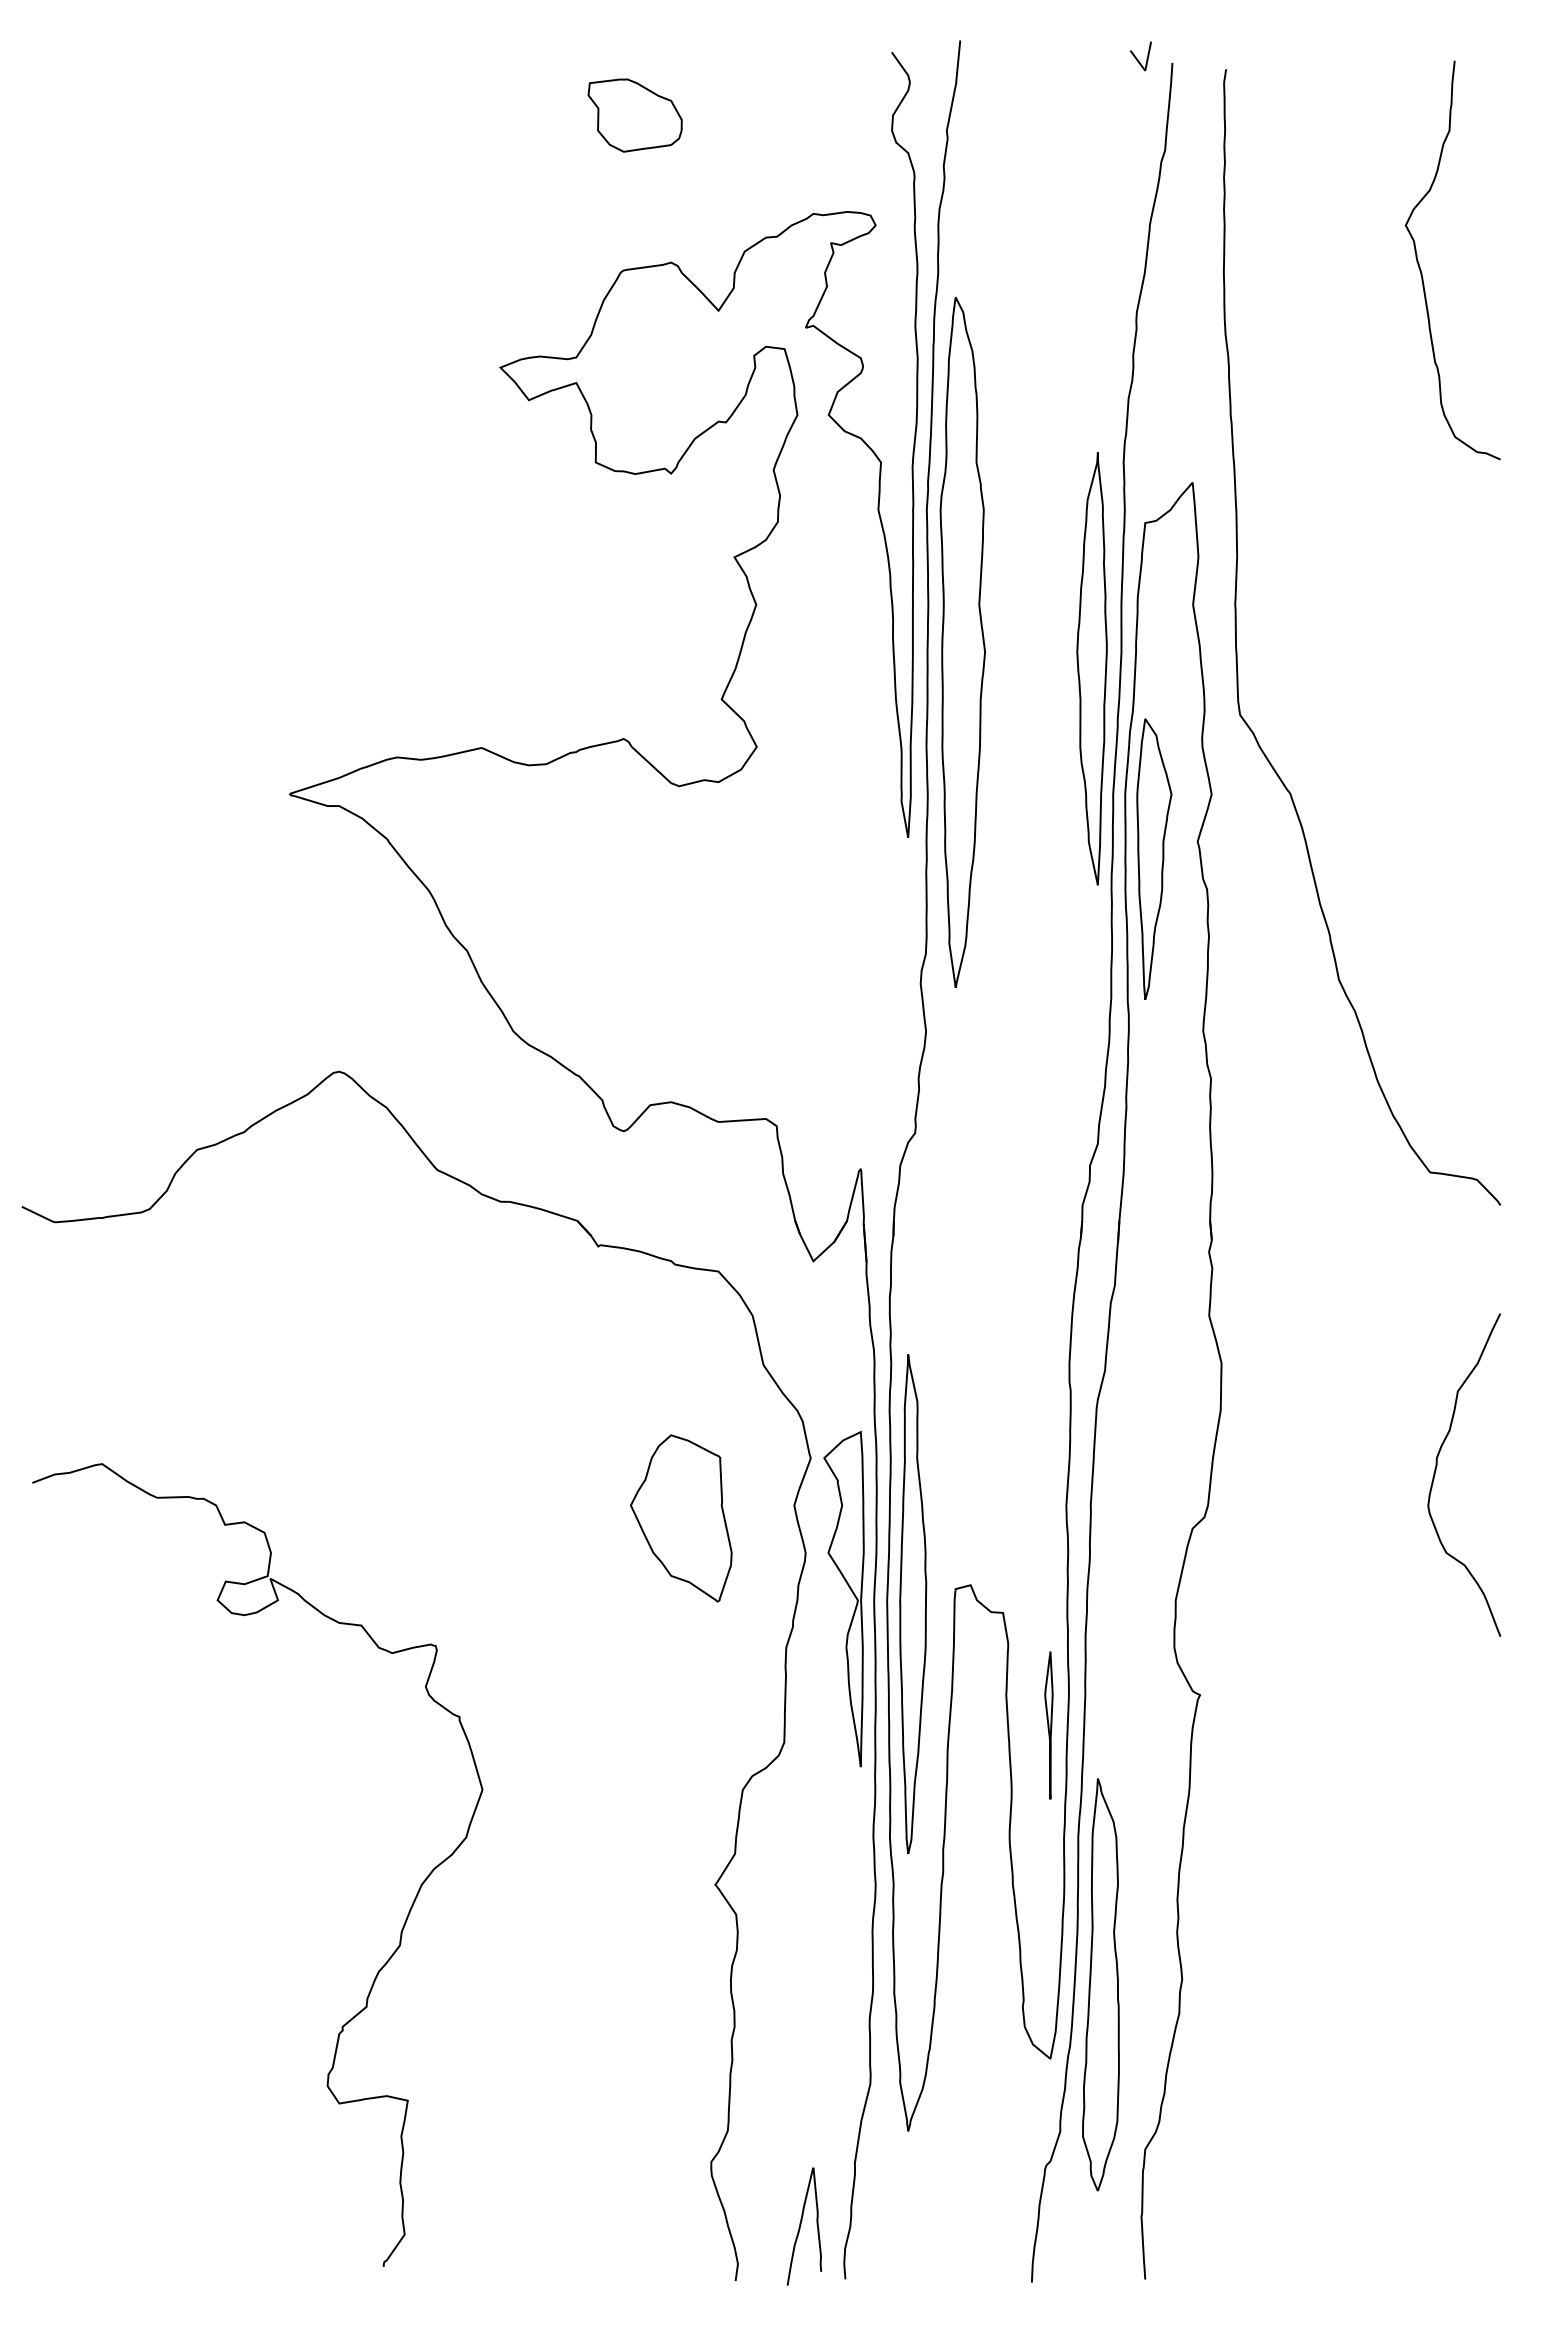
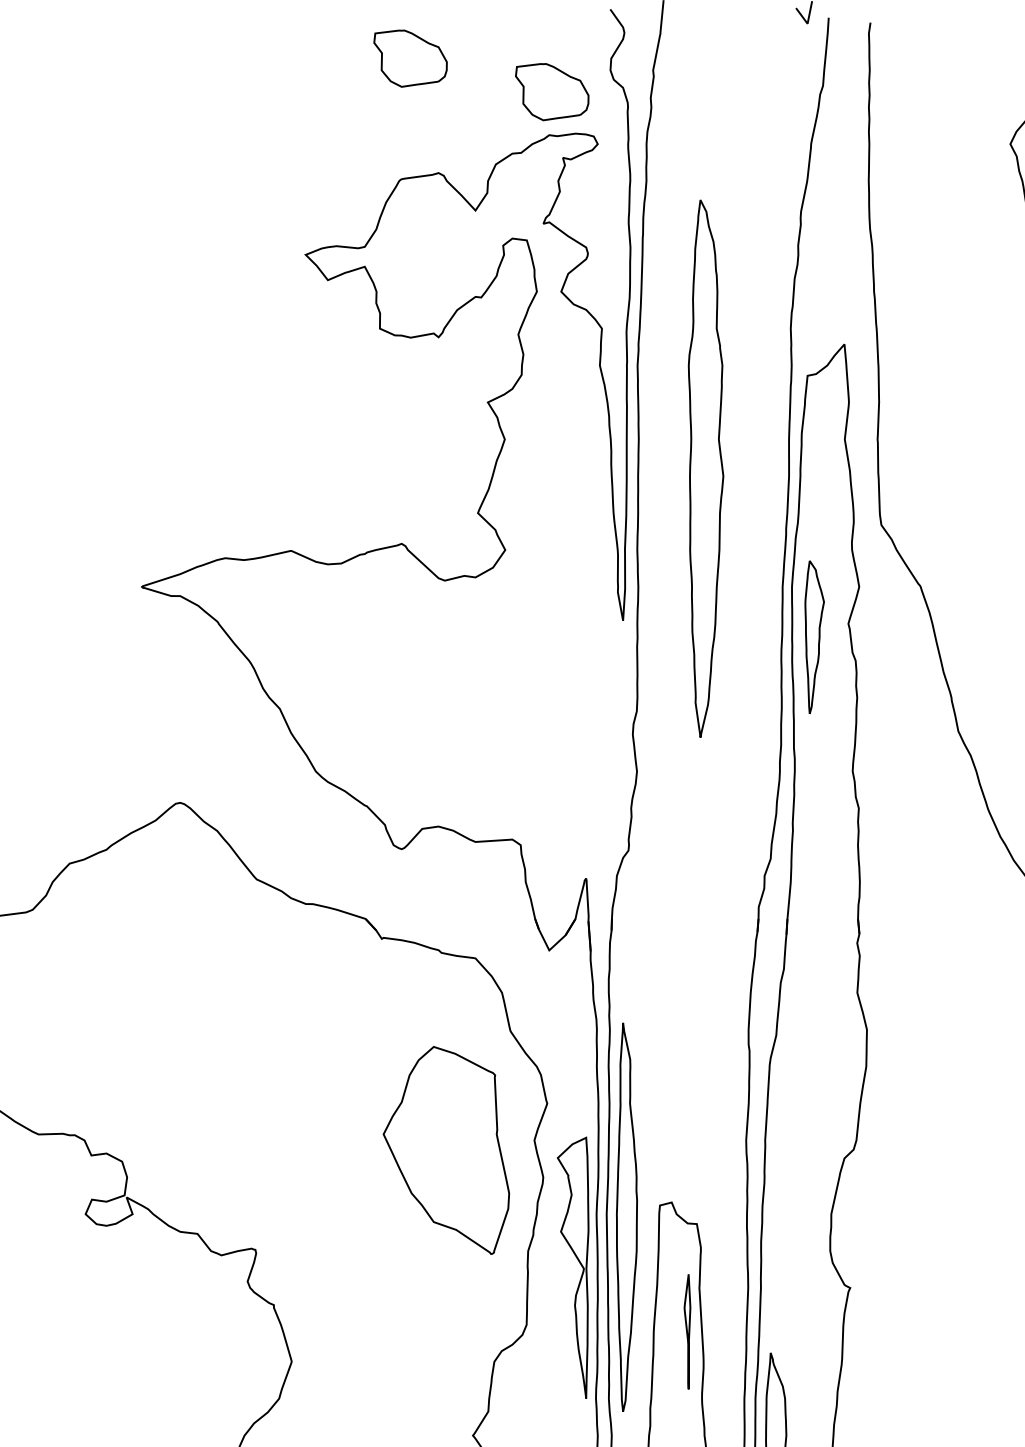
part: (816, 158) -> (551, 92), added
part: (962, 642) -> (705, 468), moved
part: (1091, 668) -> (765, 489), removed
part: (1154, 858) -> (814, 636), size x0.7
part: (681, 1518) -> (446, 1150), size x1.6
part: (852, 1593) -> (579, 1263), moved
part: (1048, 1725) -> (687, 1331), moved

